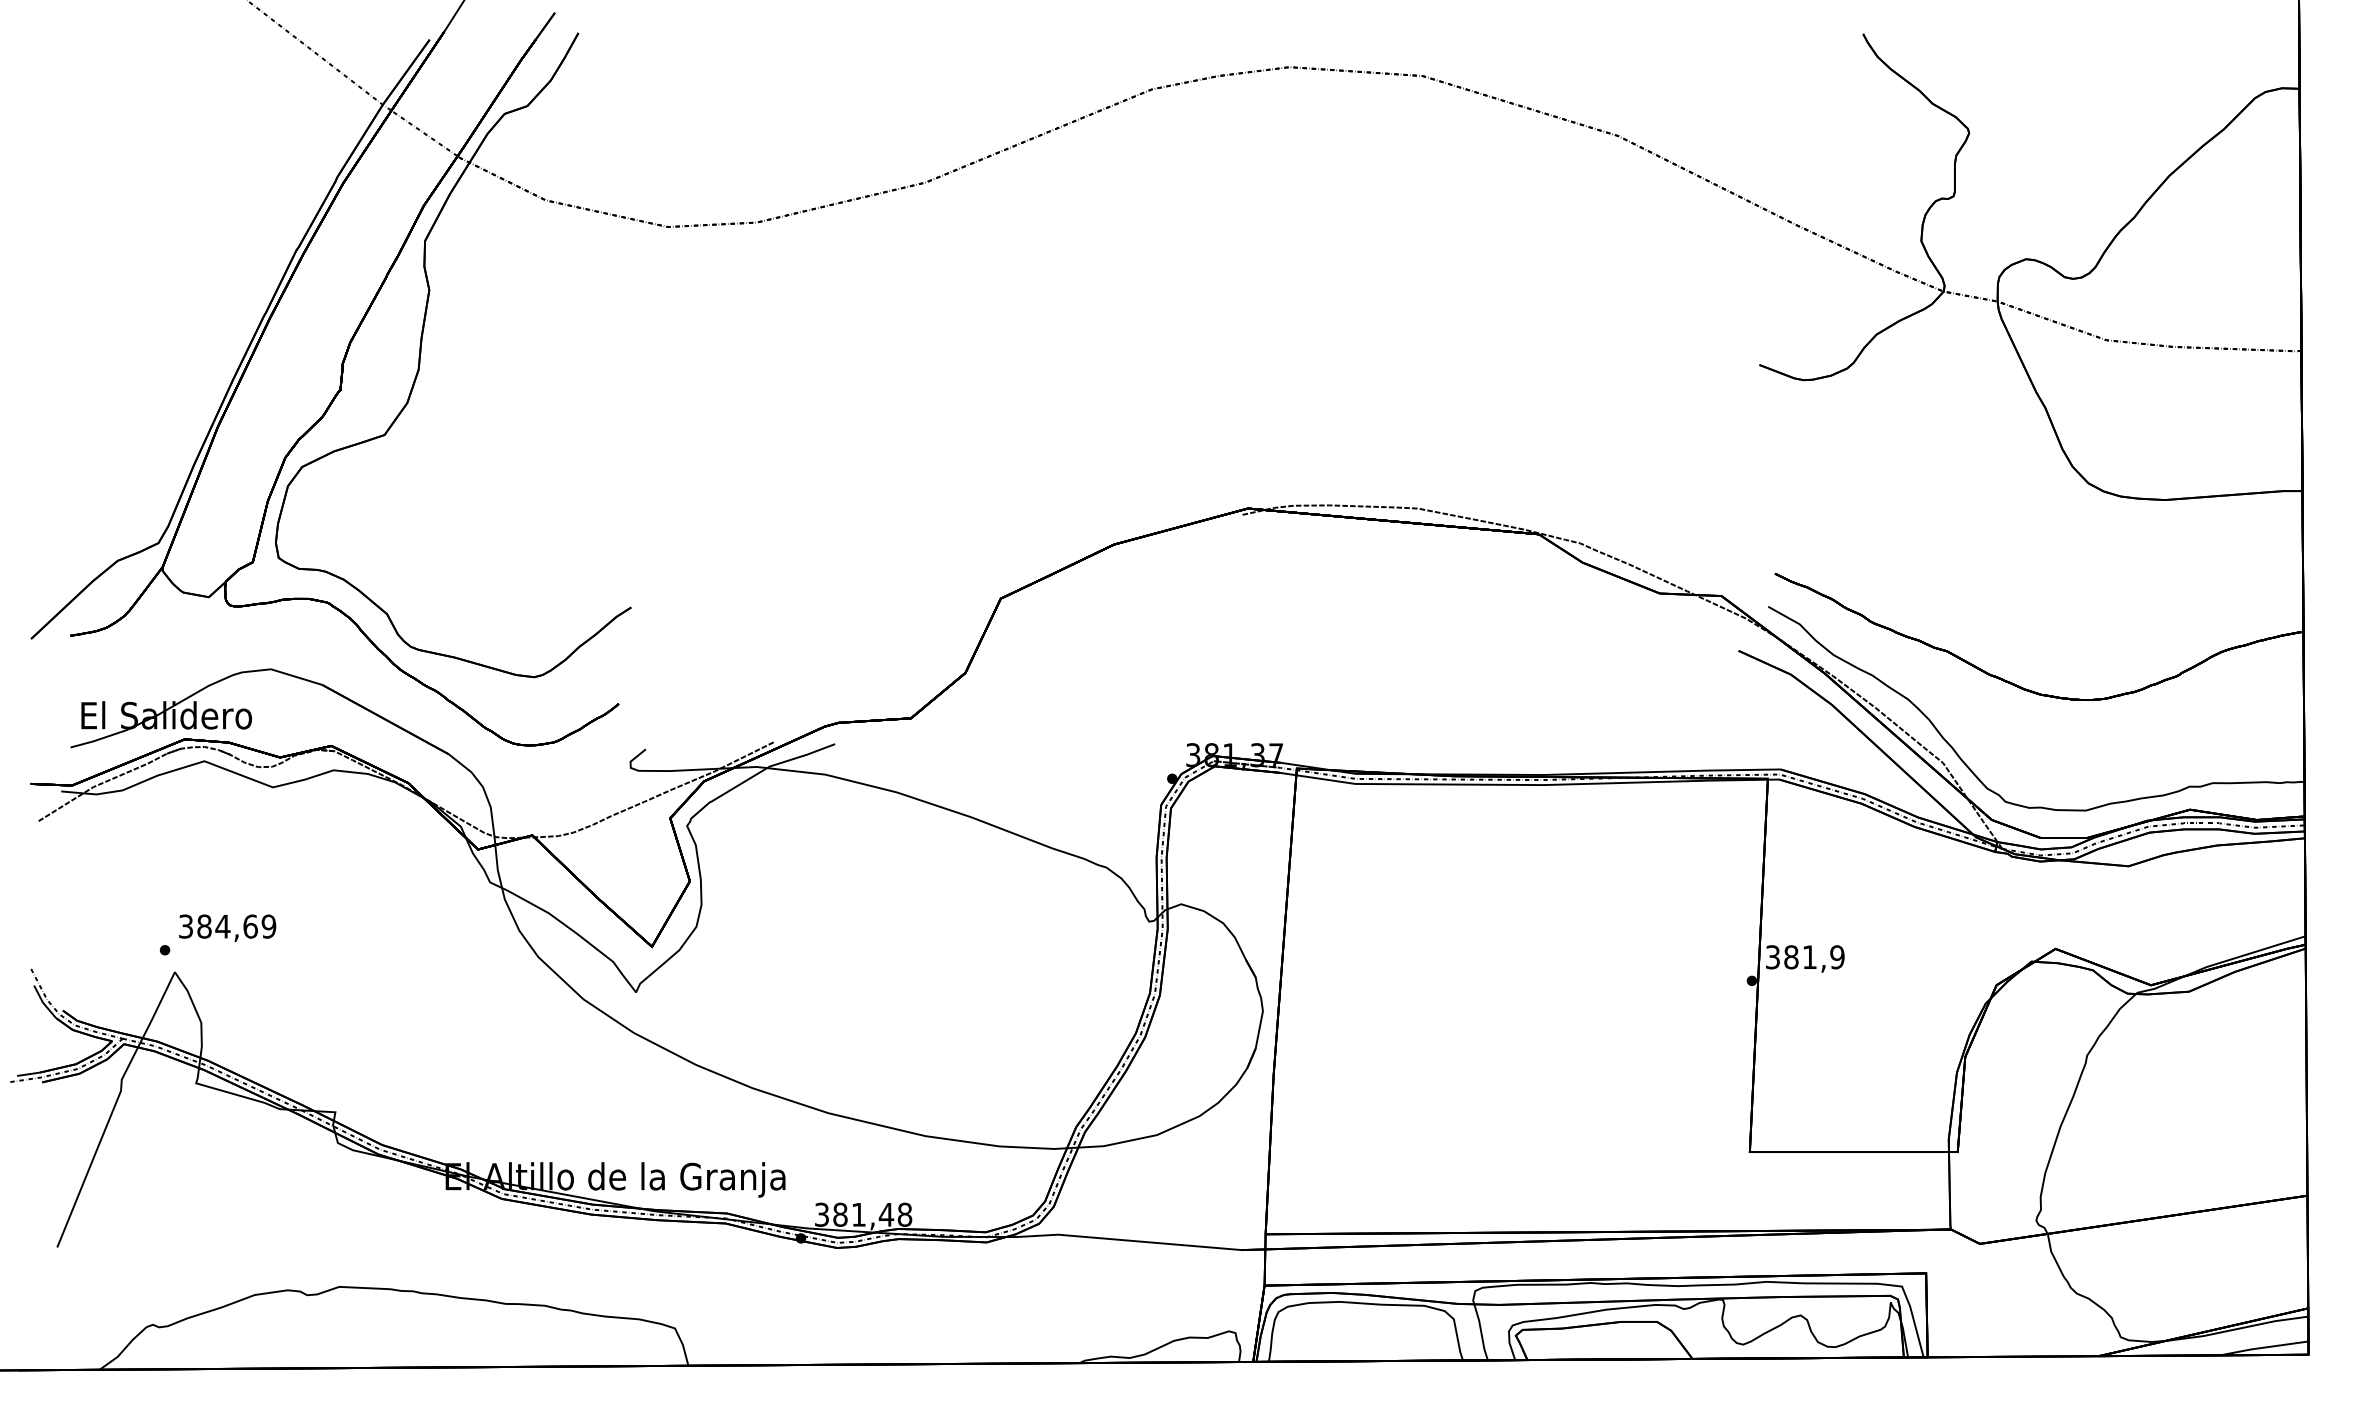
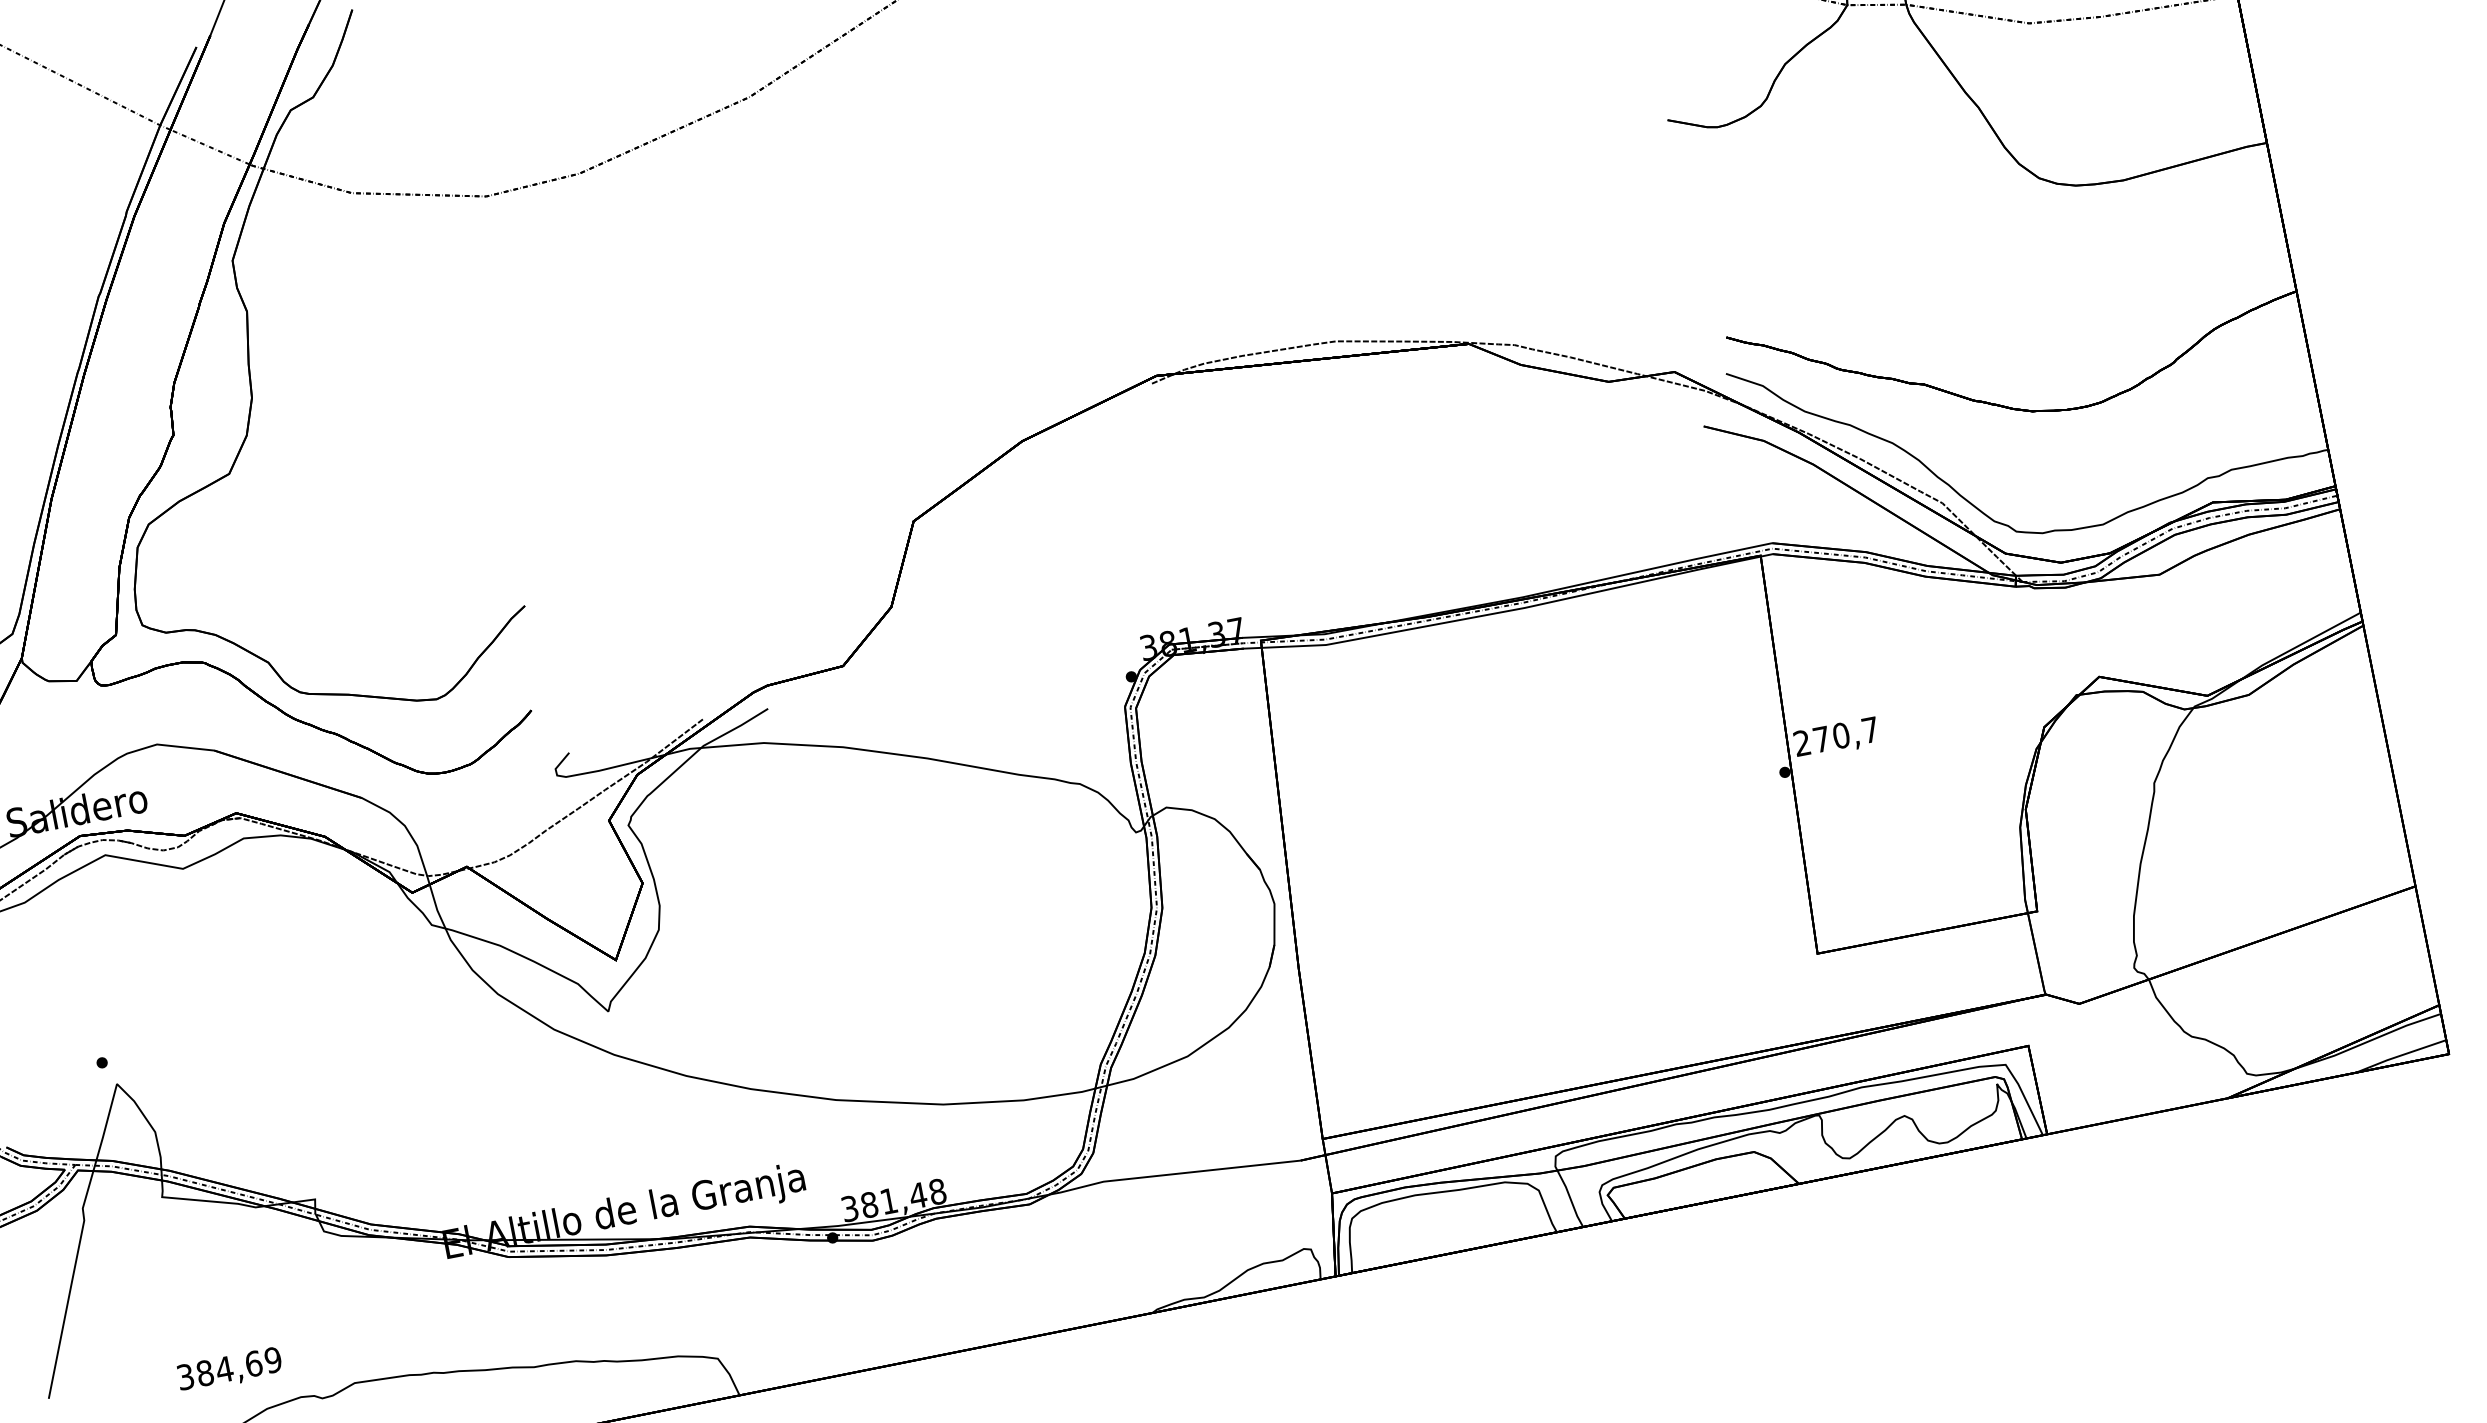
text: (227, 927) -> (229, 1369), moved
text: (1805, 957) -> (1836, 736), 381,9 -> 270,7

